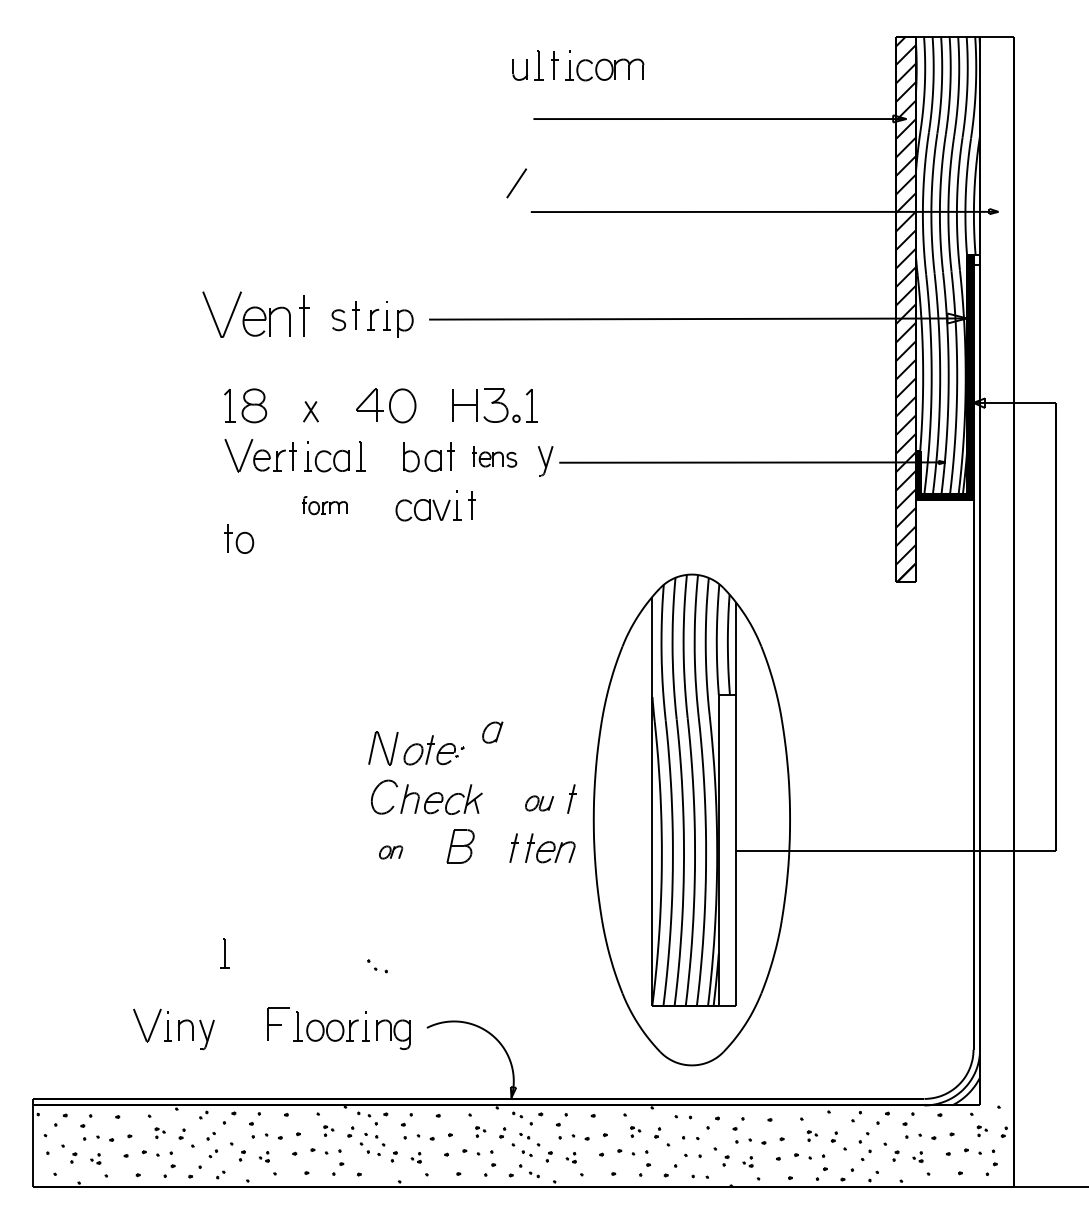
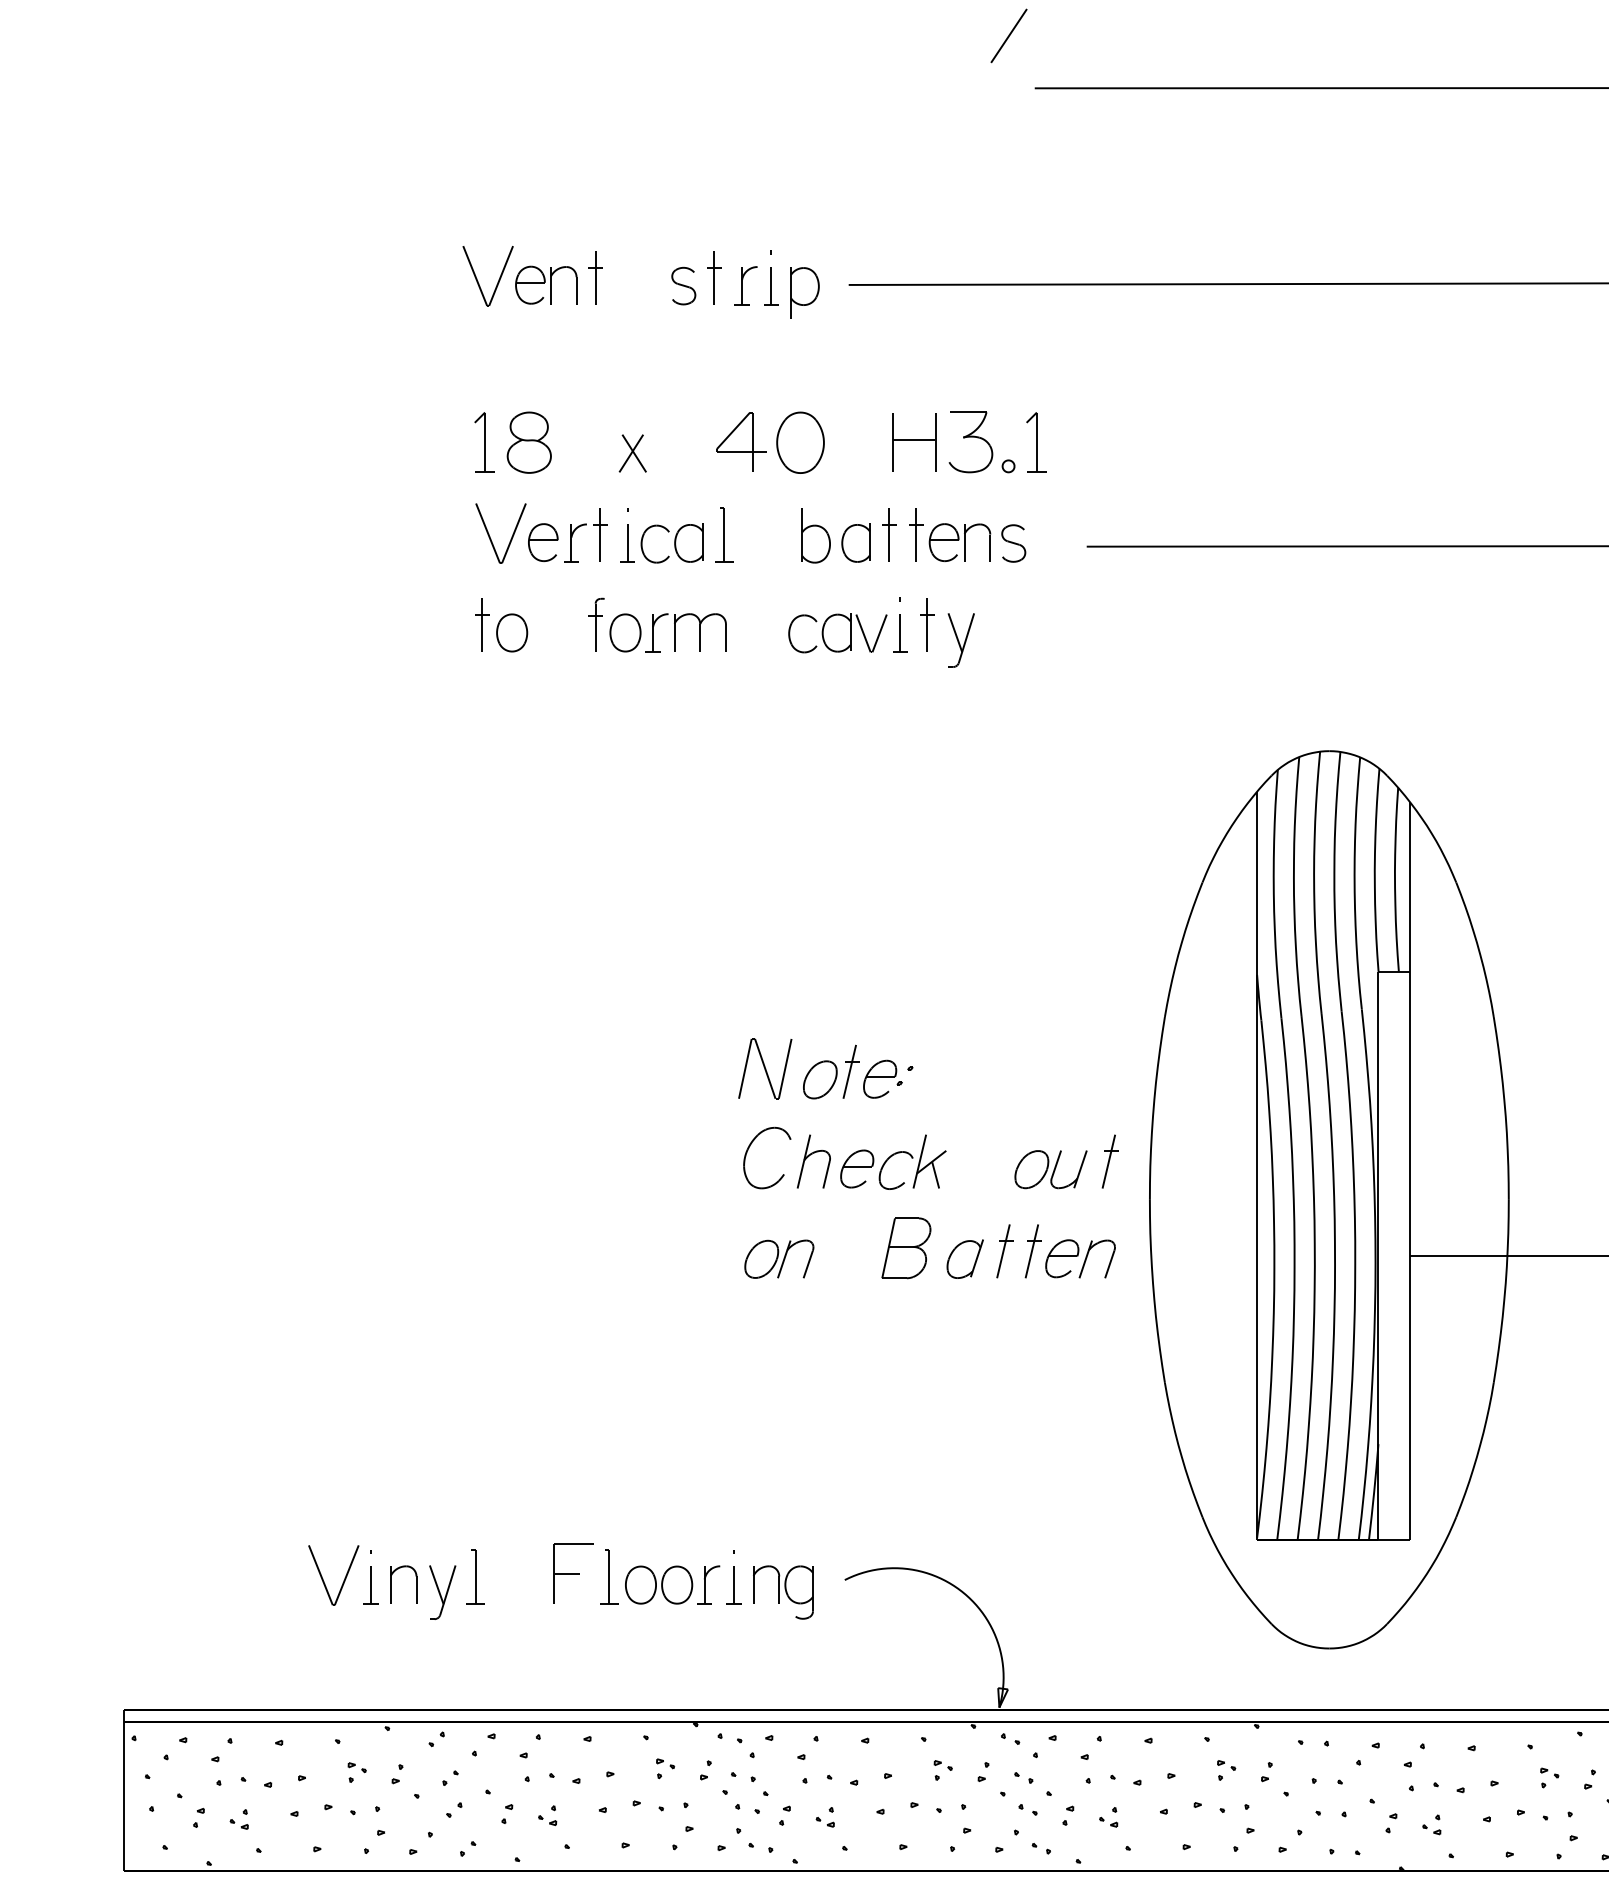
part: (255, 314) -> (531, 275), size x0.71
part: (494, 456) -> (968, 535), size x1.43
part: (545, 461) -> (961, 641), moved
part: (324, 505) -> (657, 624), size x1.67
part: (239, 538) -> (502, 624), moved
part: (492, 732) -> (964, 1259), moved
part: (539, 803) -> (1050, 1169), size x1.43
part: (390, 852) -> (778, 1259), size x1.67
part: (224, 953) -> (474, 1577), moved
part: (377, 966) -> (754, 1840), moved

